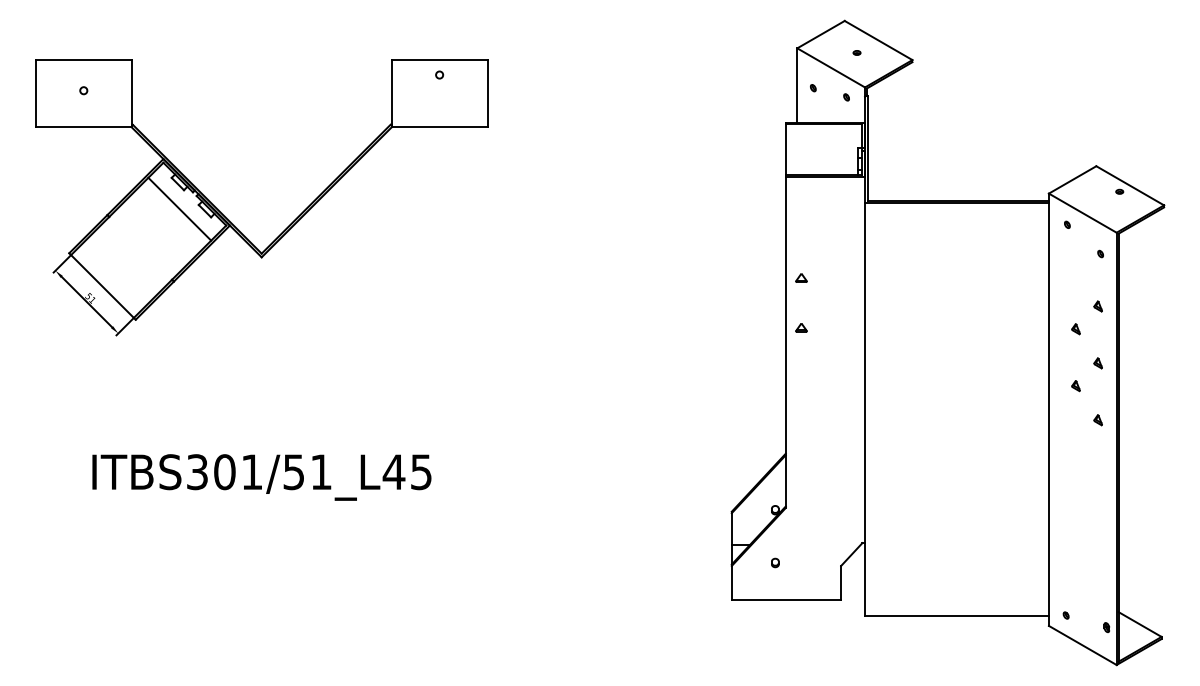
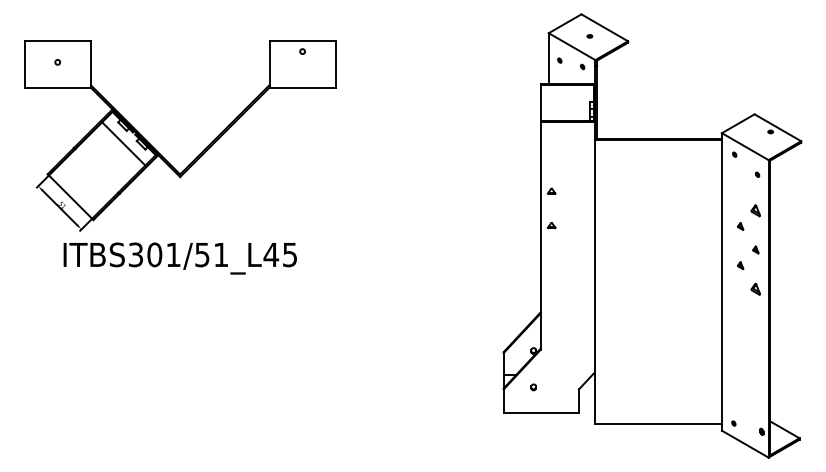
part: (1097, 305) -> (755, 210), size x1.6
part: (1097, 419) -> (755, 288), size x1.6
text: (260, 477) -> (179, 258), moved

